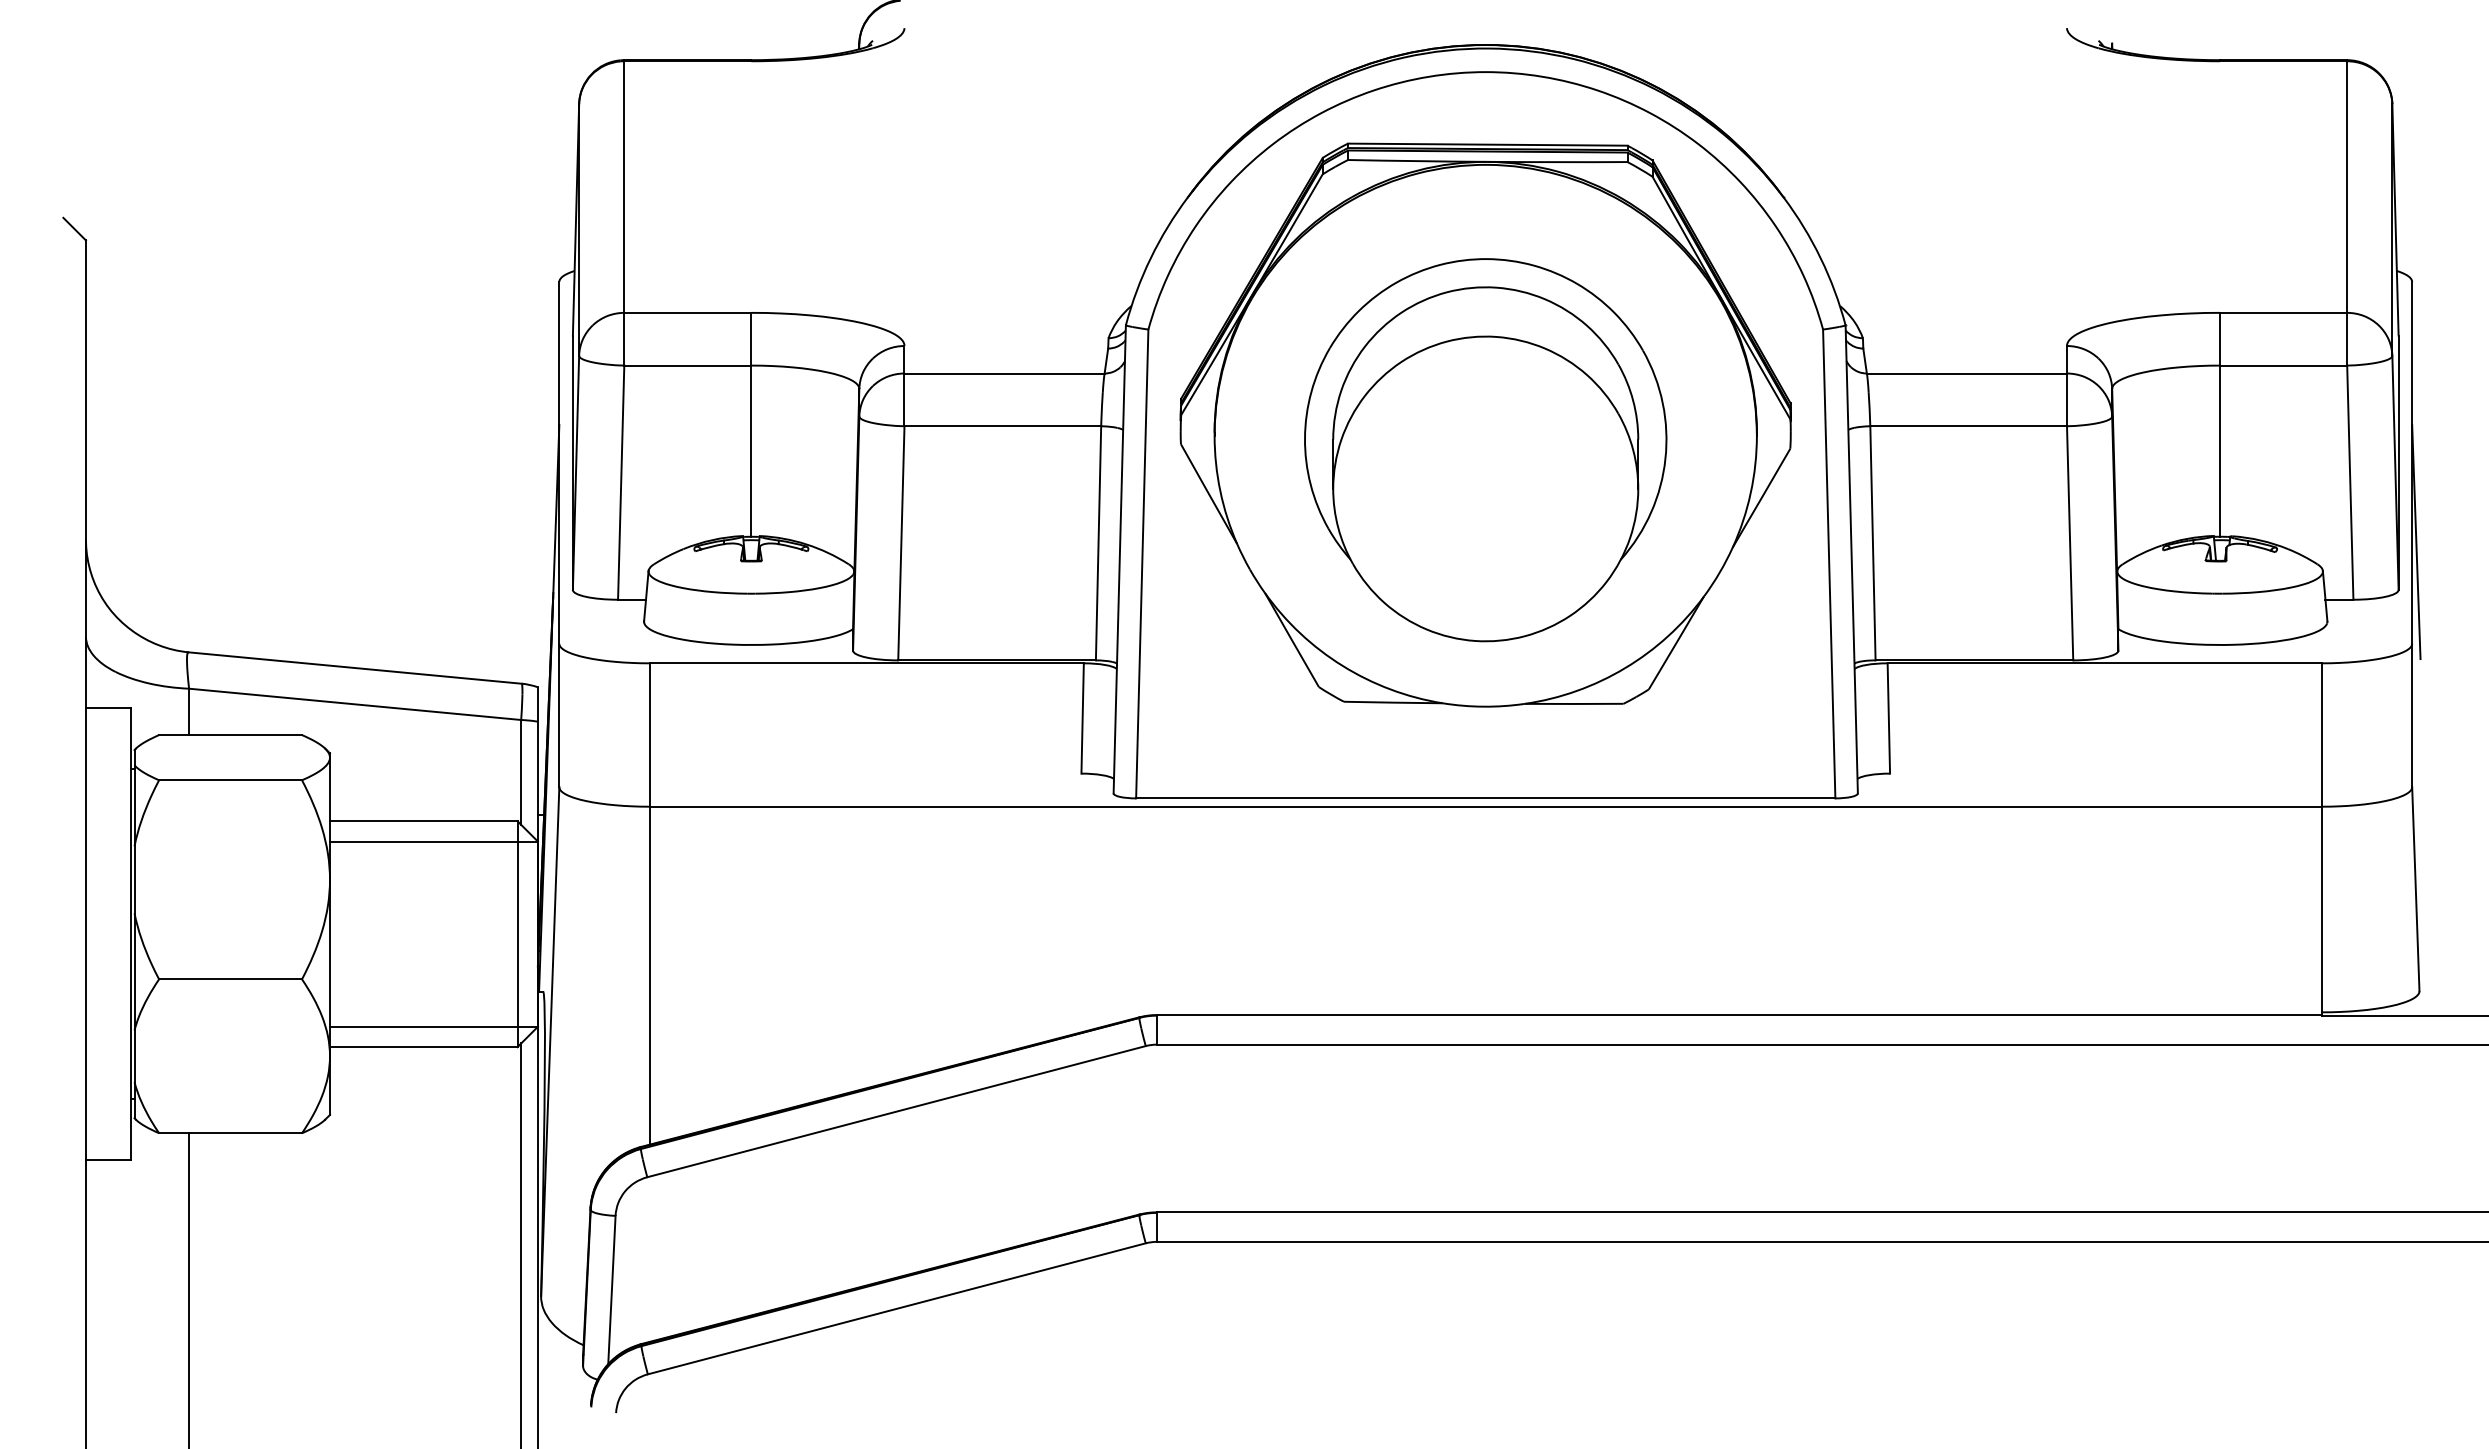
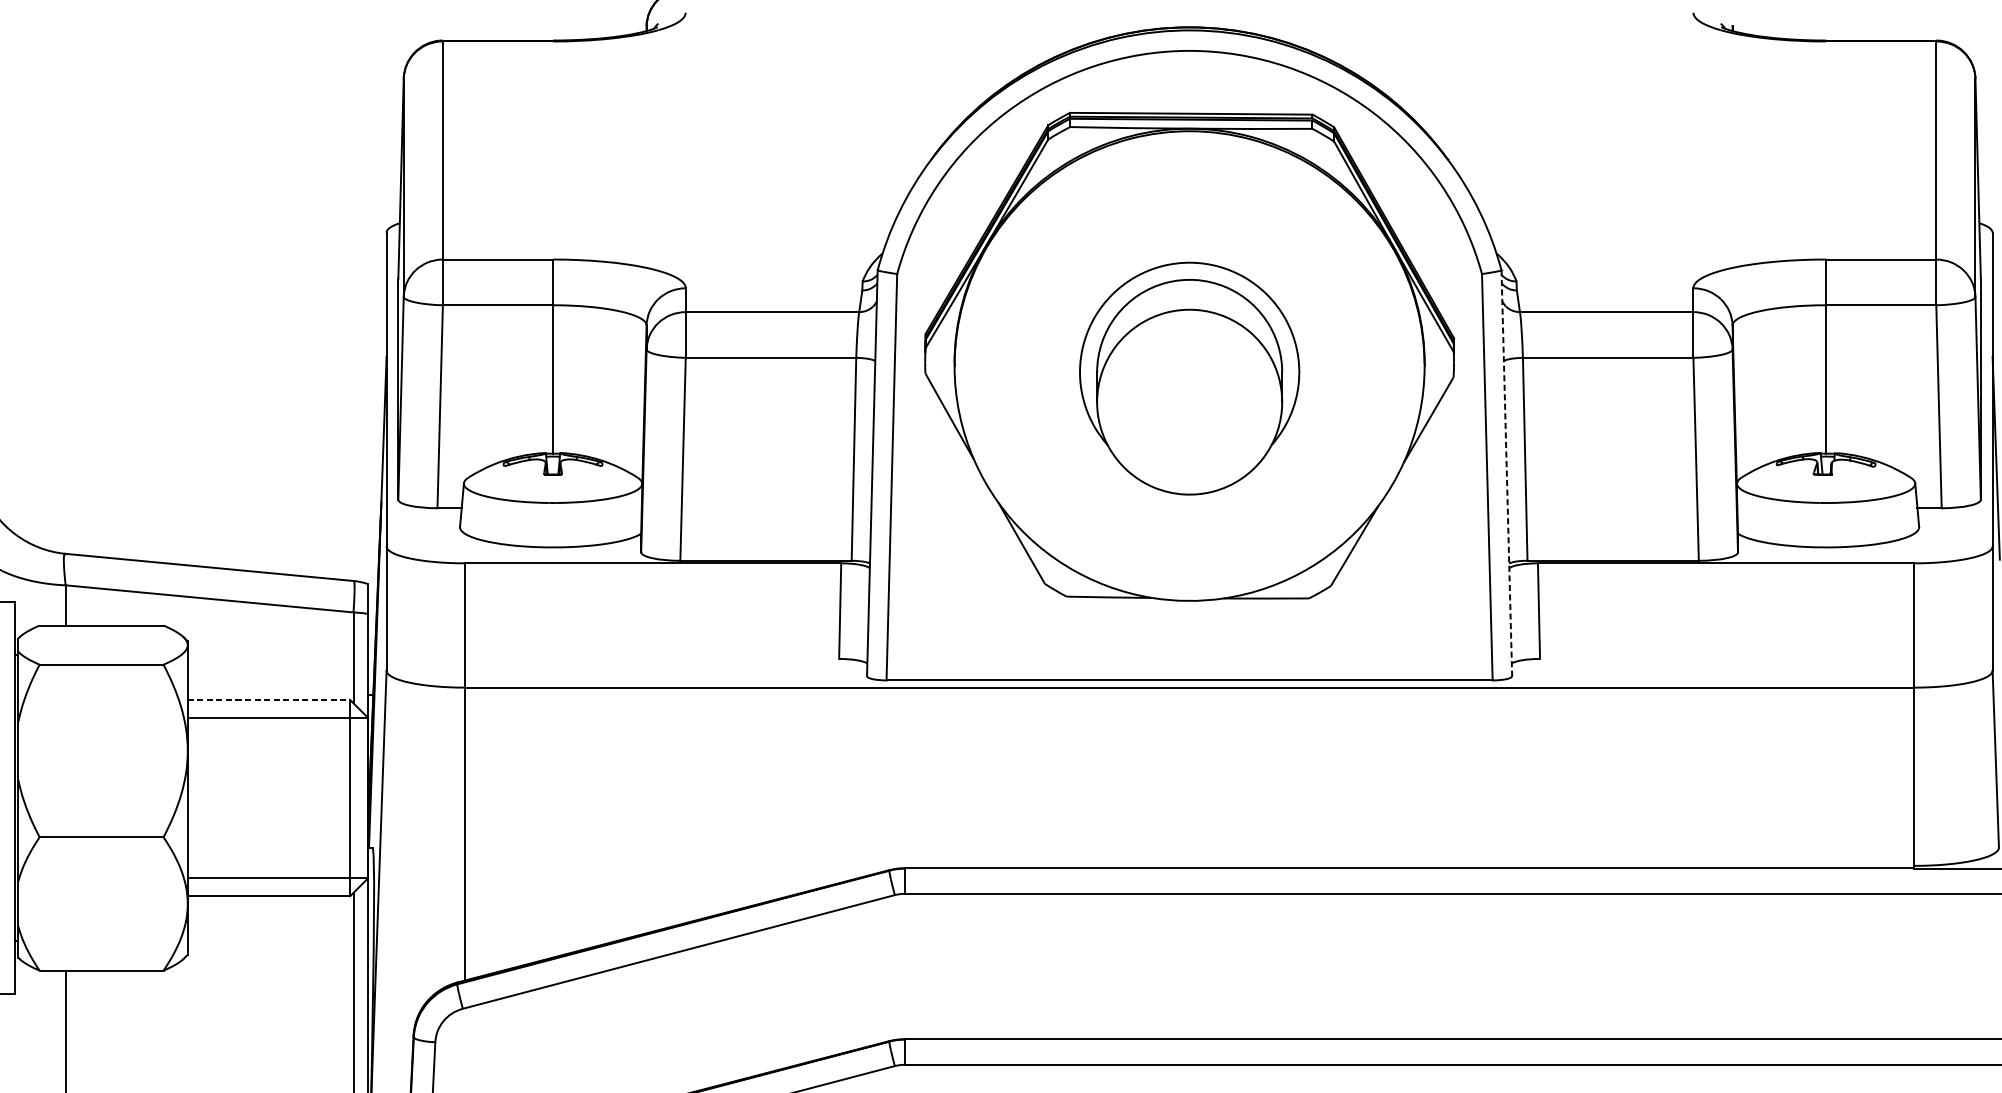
part: (1485, 450) -> (1189, 378), size x0.7
line: (1851, 559) -> (1506, 473), solid -> dashed
line: (423, 821) -> (268, 700), solid -> dashed

